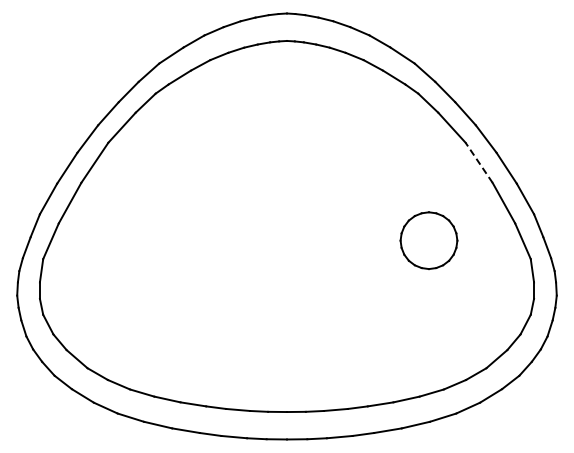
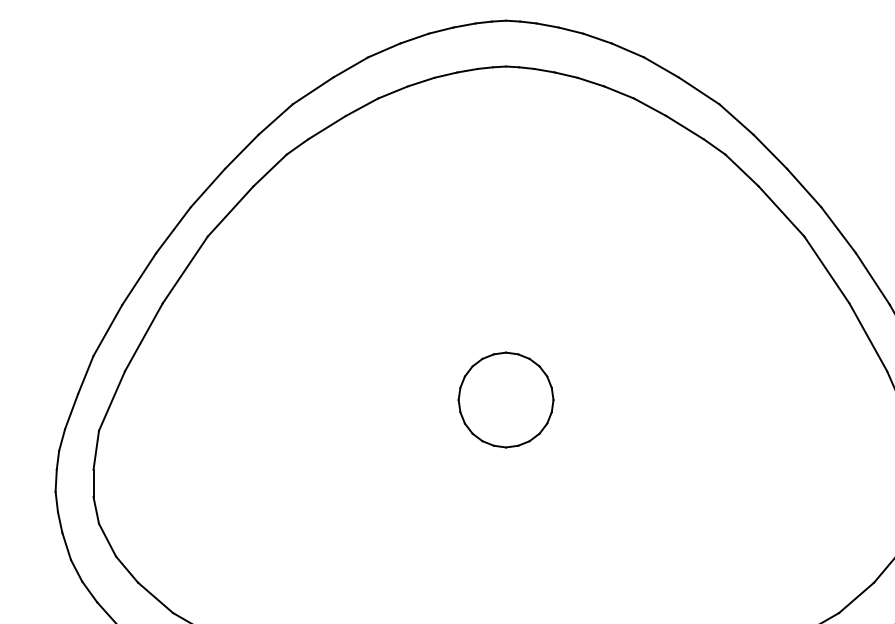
line: (478, 162) -> (825, 269), dashed -> solid
part: (428, 240) -> (505, 399), moved

